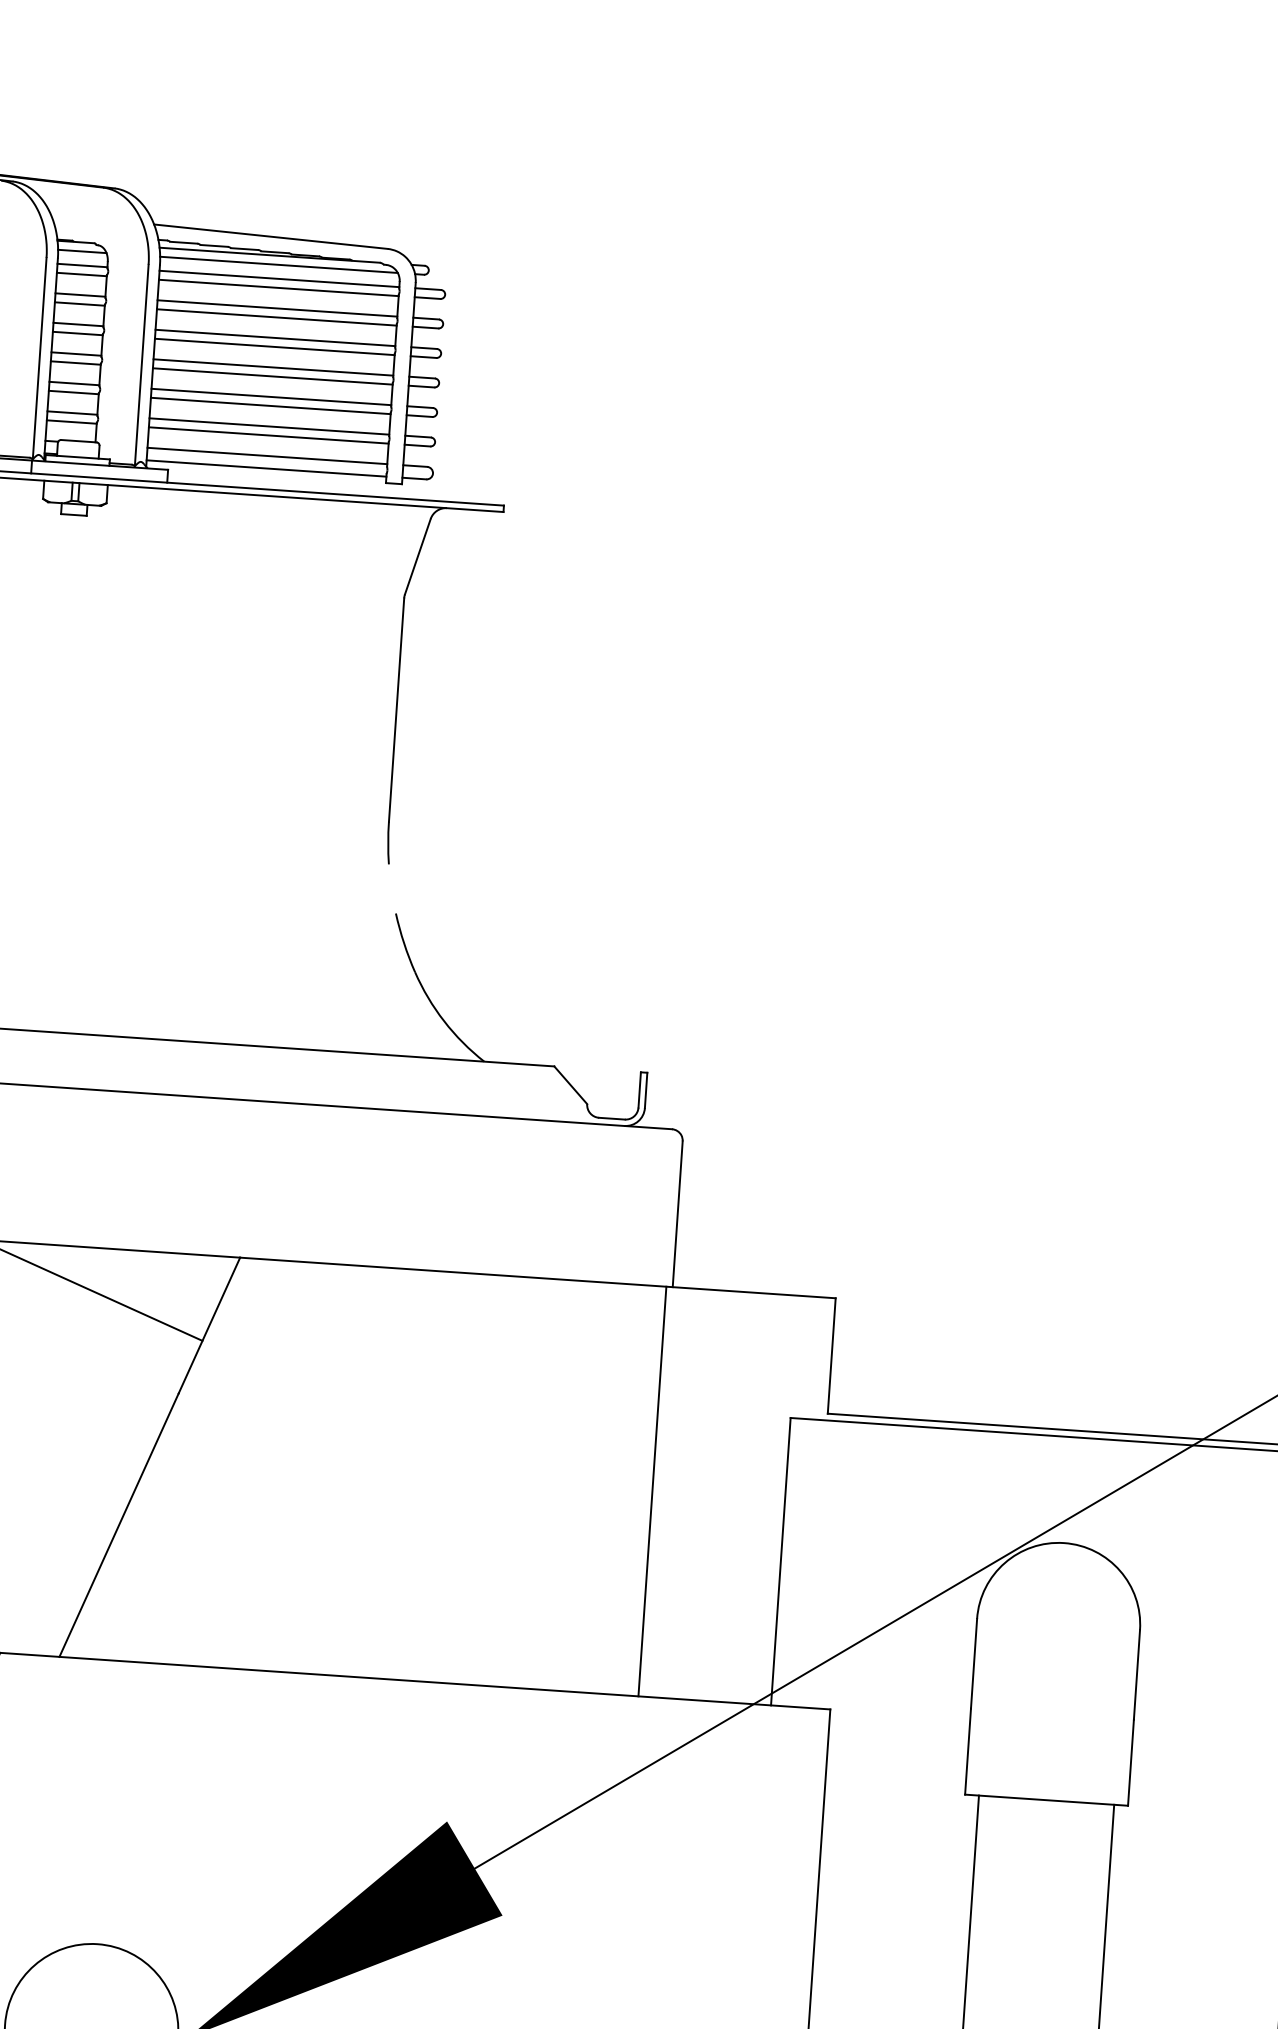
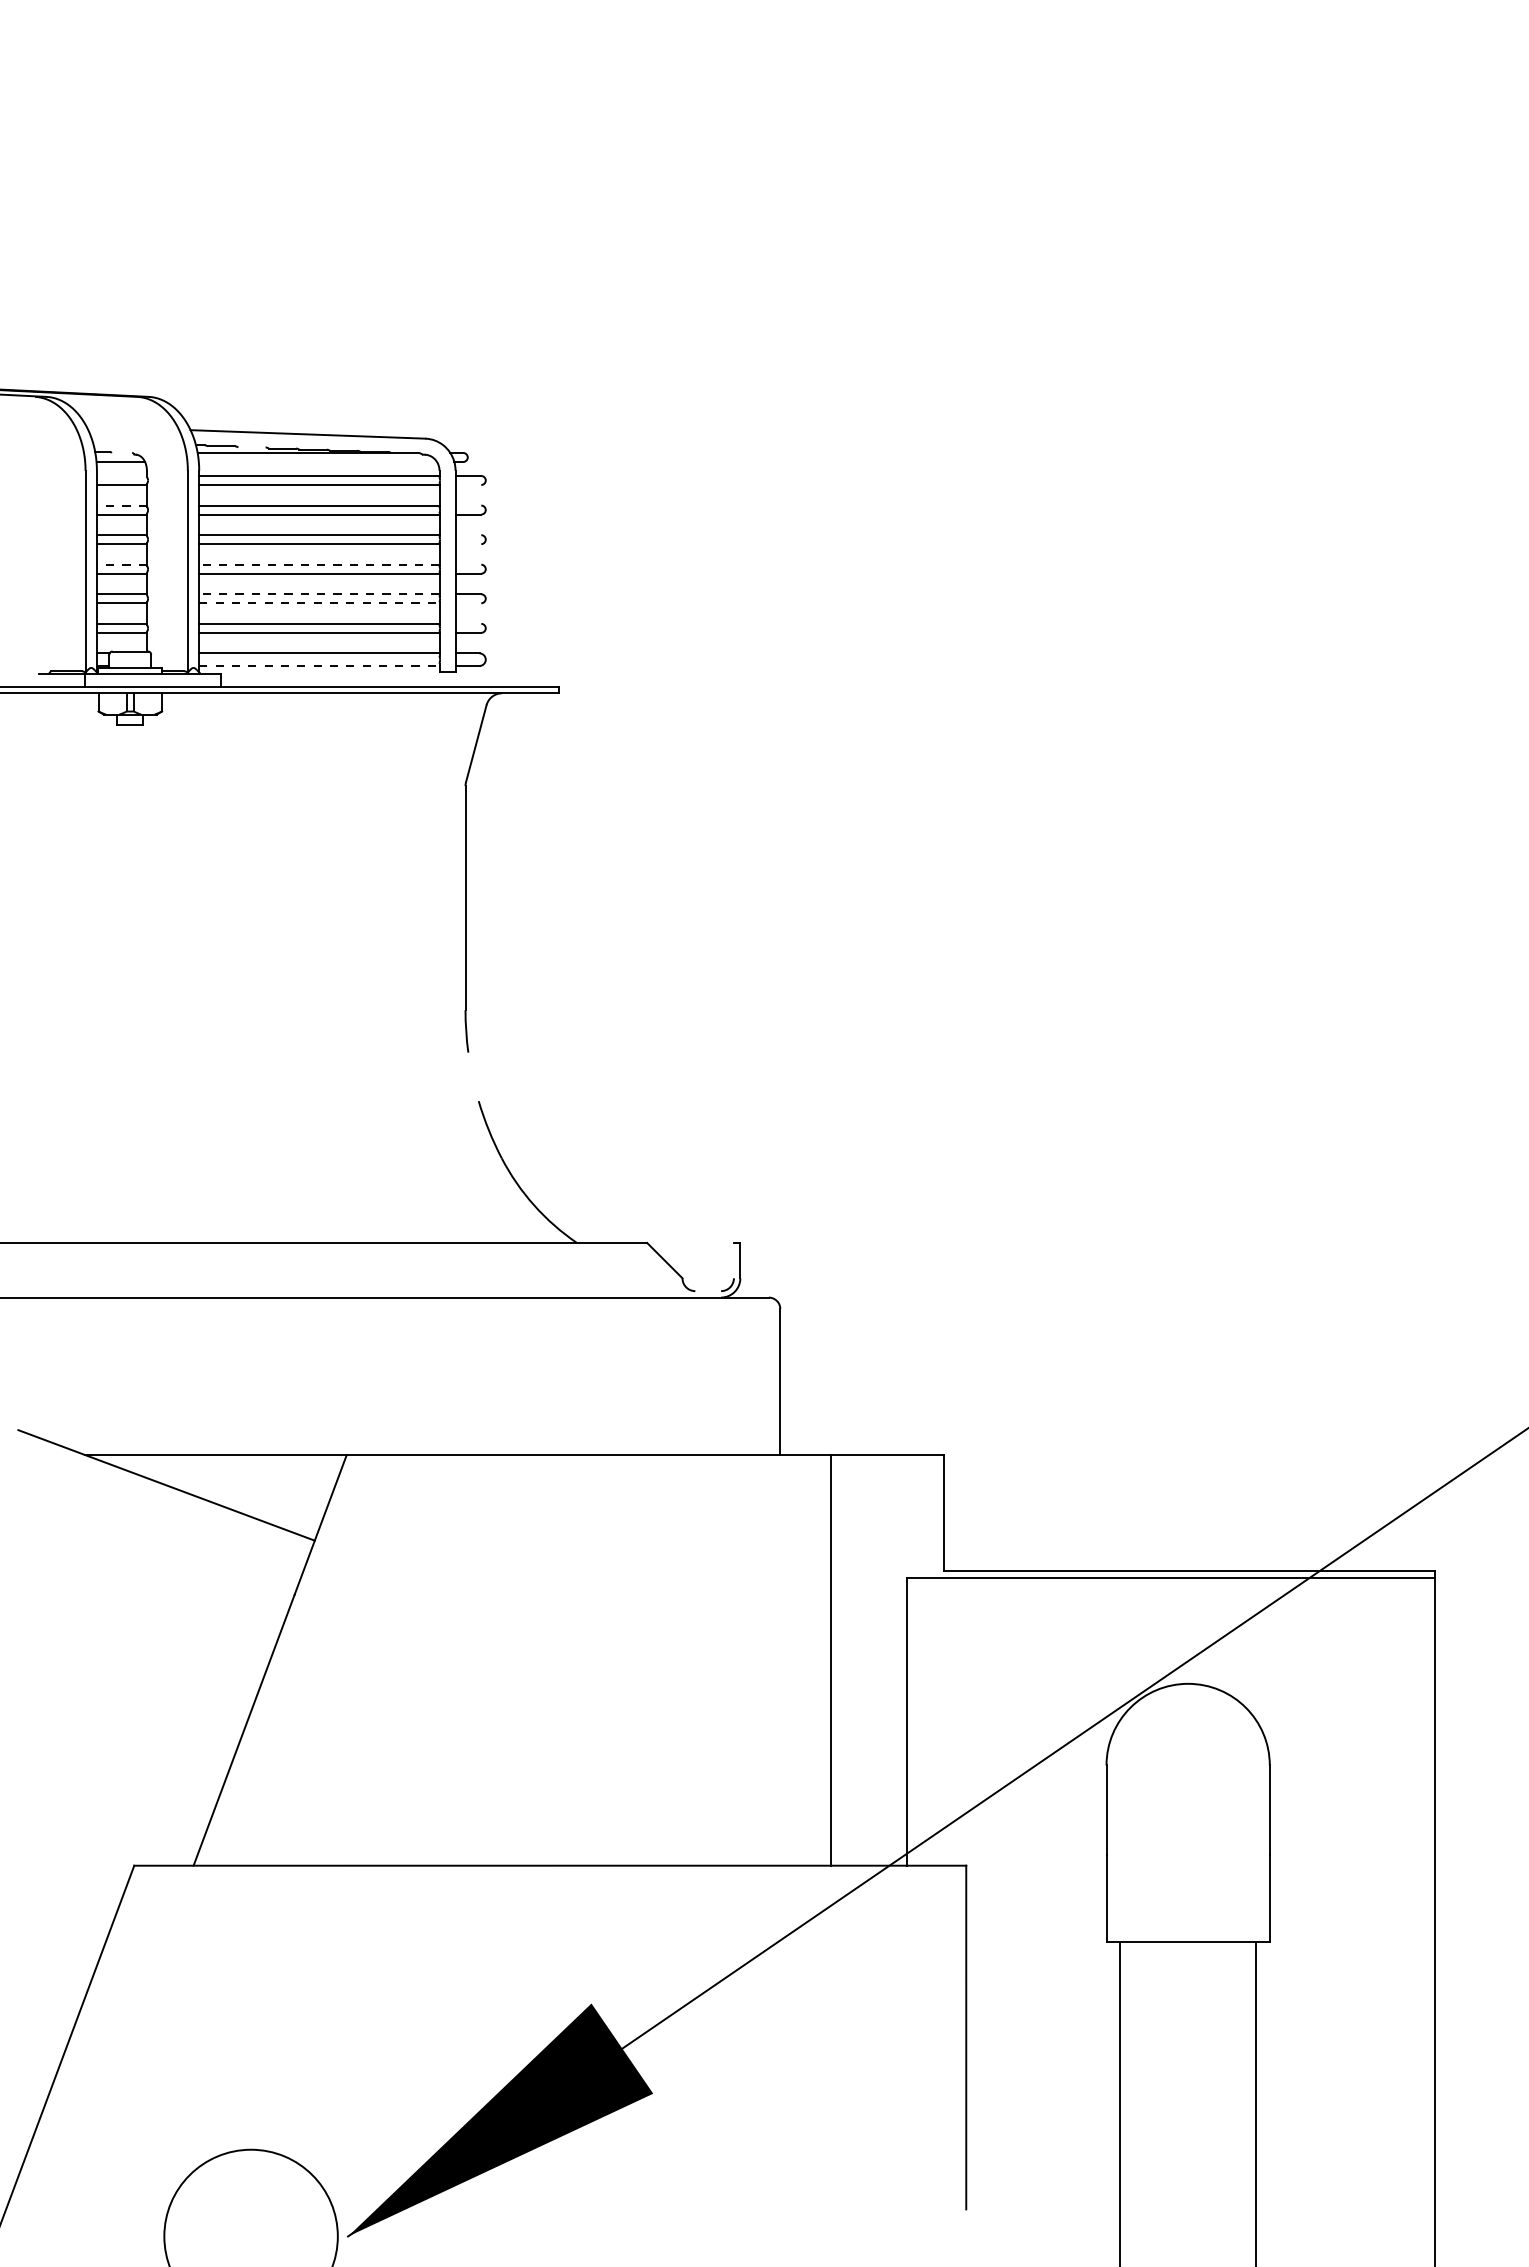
line: (75, 241) -> (113, 452), removed
line: (213, 245) -> (251, 447), removed
line: (278, 264) -> (317, 461), removed
line: (82, 266) -> (121, 476), removed
line: (80, 294) -> (121, 505), solid -> dashed
line: (427, 298) -> (468, 485), removed
line: (426, 318) -> (468, 505), removed
line: (424, 348) -> (468, 535), removed
line: (76, 353) -> (121, 564), solid -> dashed
line: (423, 357) -> (468, 544), removed
line: (272, 367) -> (318, 564), solid -> dashed
line: (422, 377) -> (468, 564), removed
line: (270, 397) -> (318, 594), solid -> dashed
line: (270, 406) -> (319, 603), solid -> dashed
line: (419, 416) -> (468, 603), removed
line: (418, 436) -> (468, 623), removed
line: (266, 468) -> (319, 665), solid -> dashed
line: (639, 1089) -> (733, 1260), removed
line: (612, 1119) -> (708, 1291), removed
line: (651, 1491) -> (830, 1660), moved

